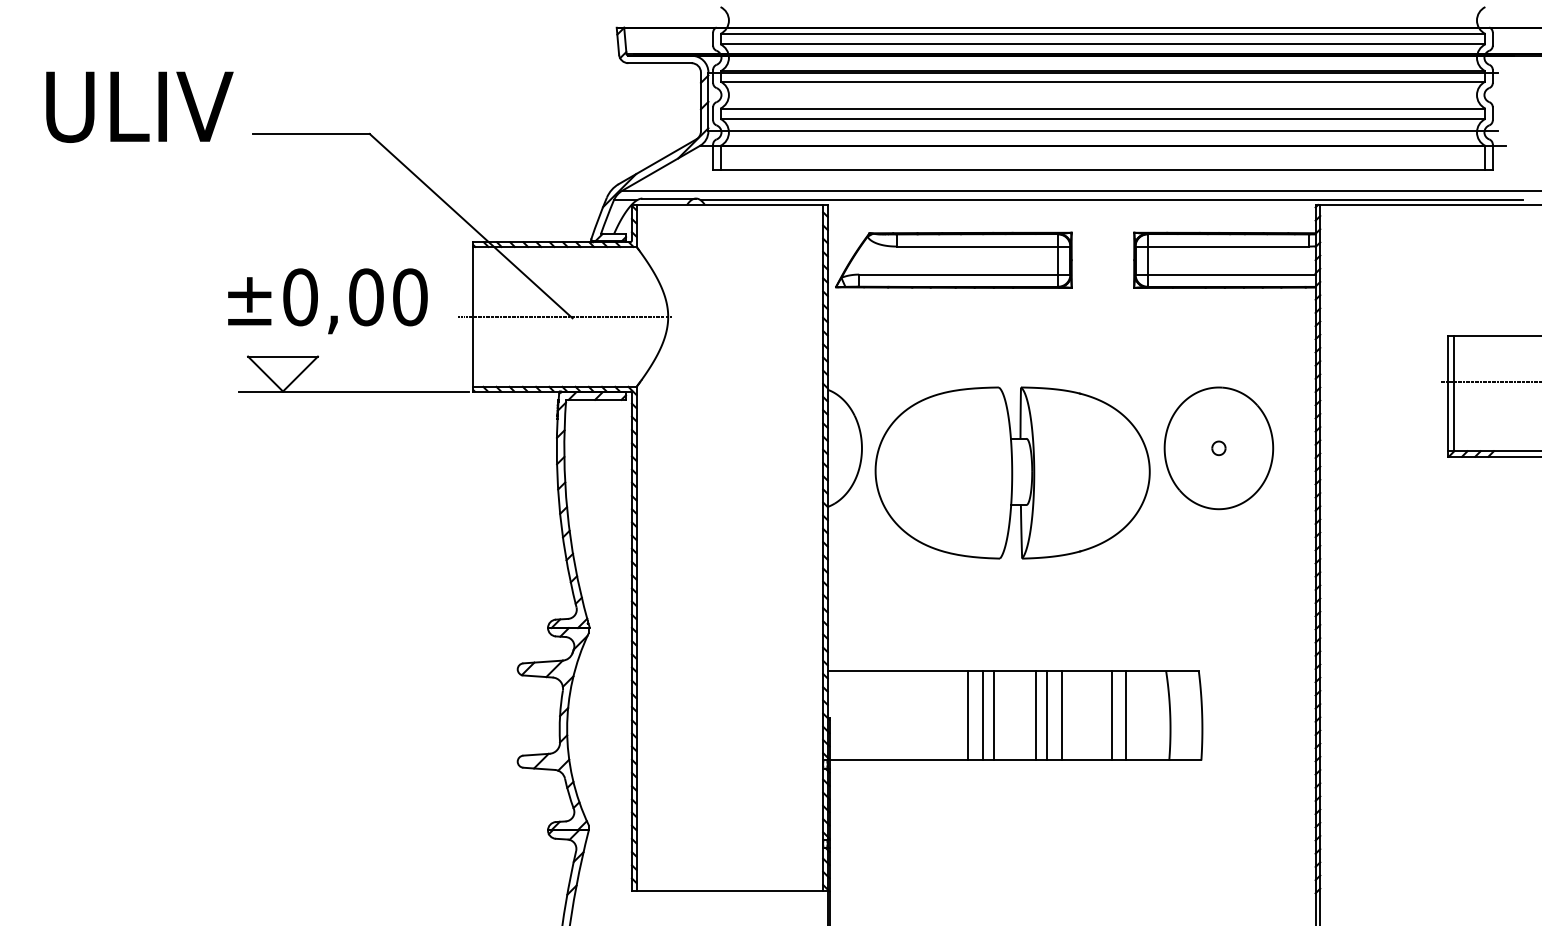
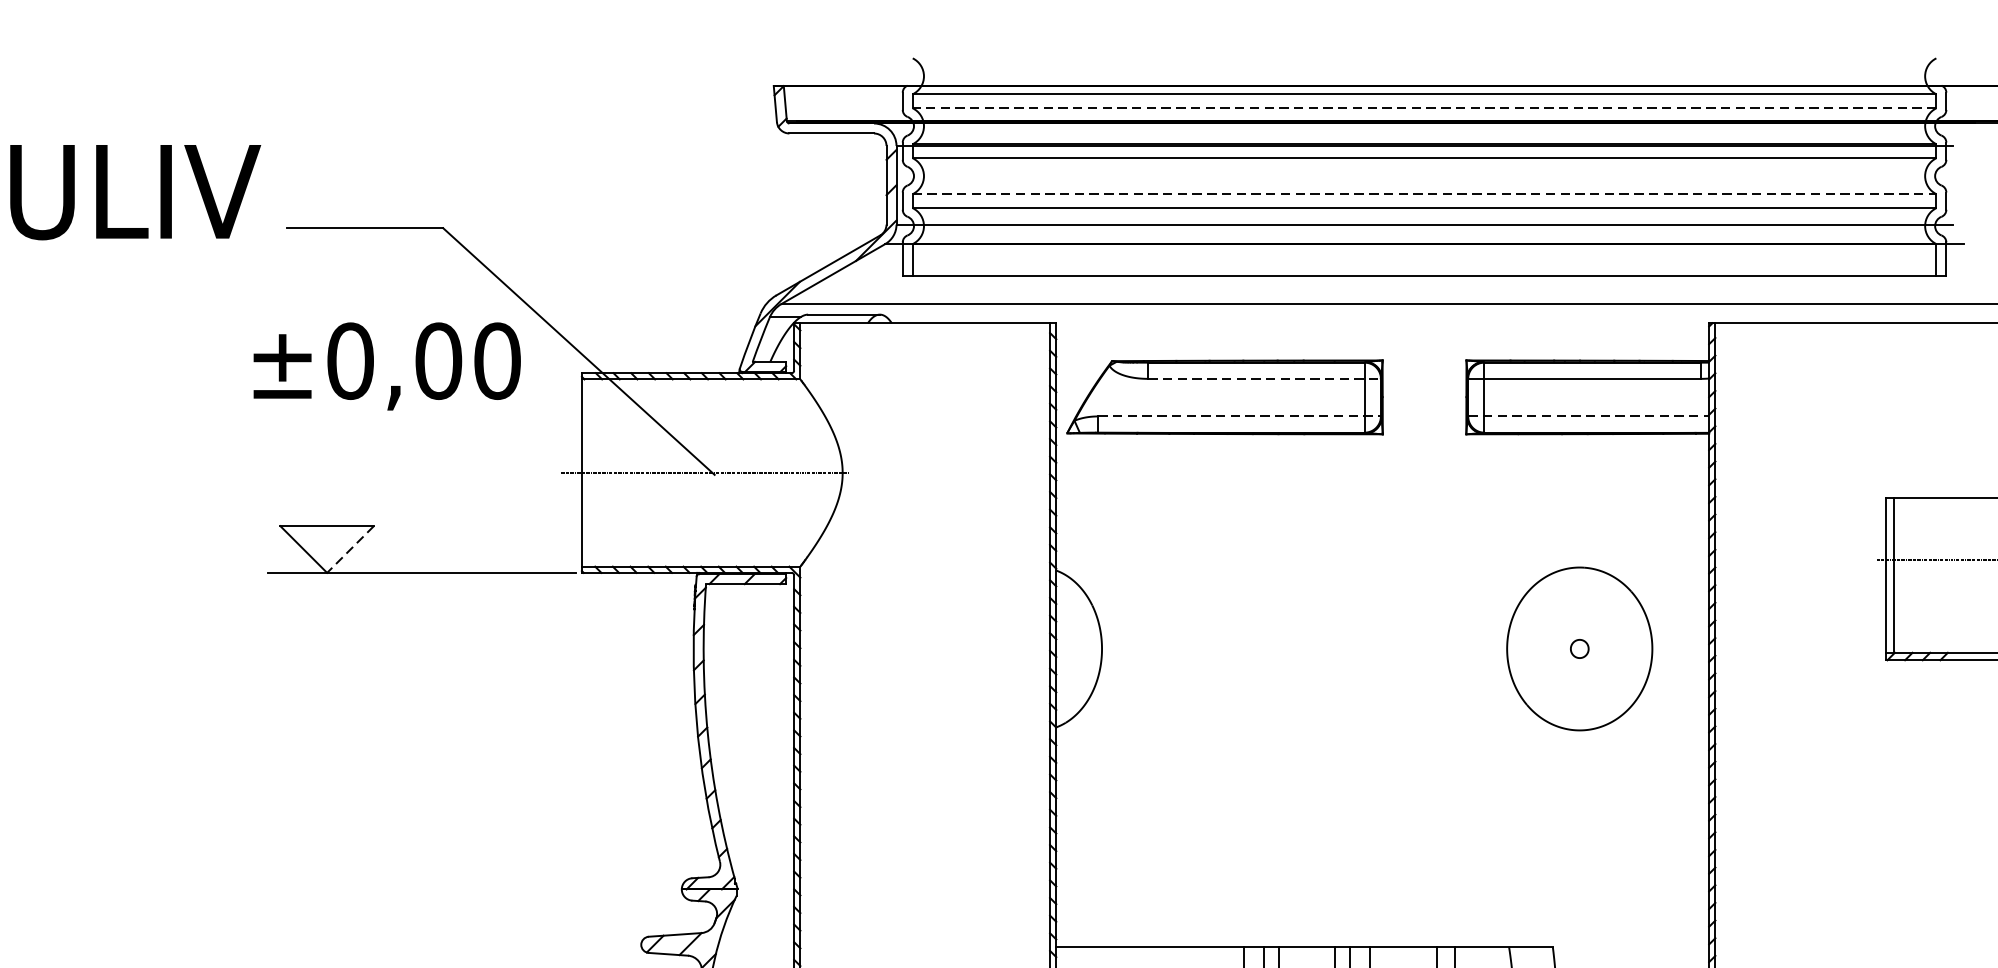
line: (1102, 44) -> (1423, 108), solid -> dashed
line: (1103, 108) -> (1425, 194), solid -> dashed
line: (1111, 200) -> (1435, 317), removed
line: (983, 246) -> (1264, 378), solid -> dashed
line: (964, 274) -> (1239, 416), solid -> dashed
line: (1226, 274) -> (1589, 416), solid -> dashed
text: (327, 301) -> (386, 366), moved
line: (300, 374) -> (350, 550), solid -> dashed
part: (1012, 472) -> (1303, 681), removed

